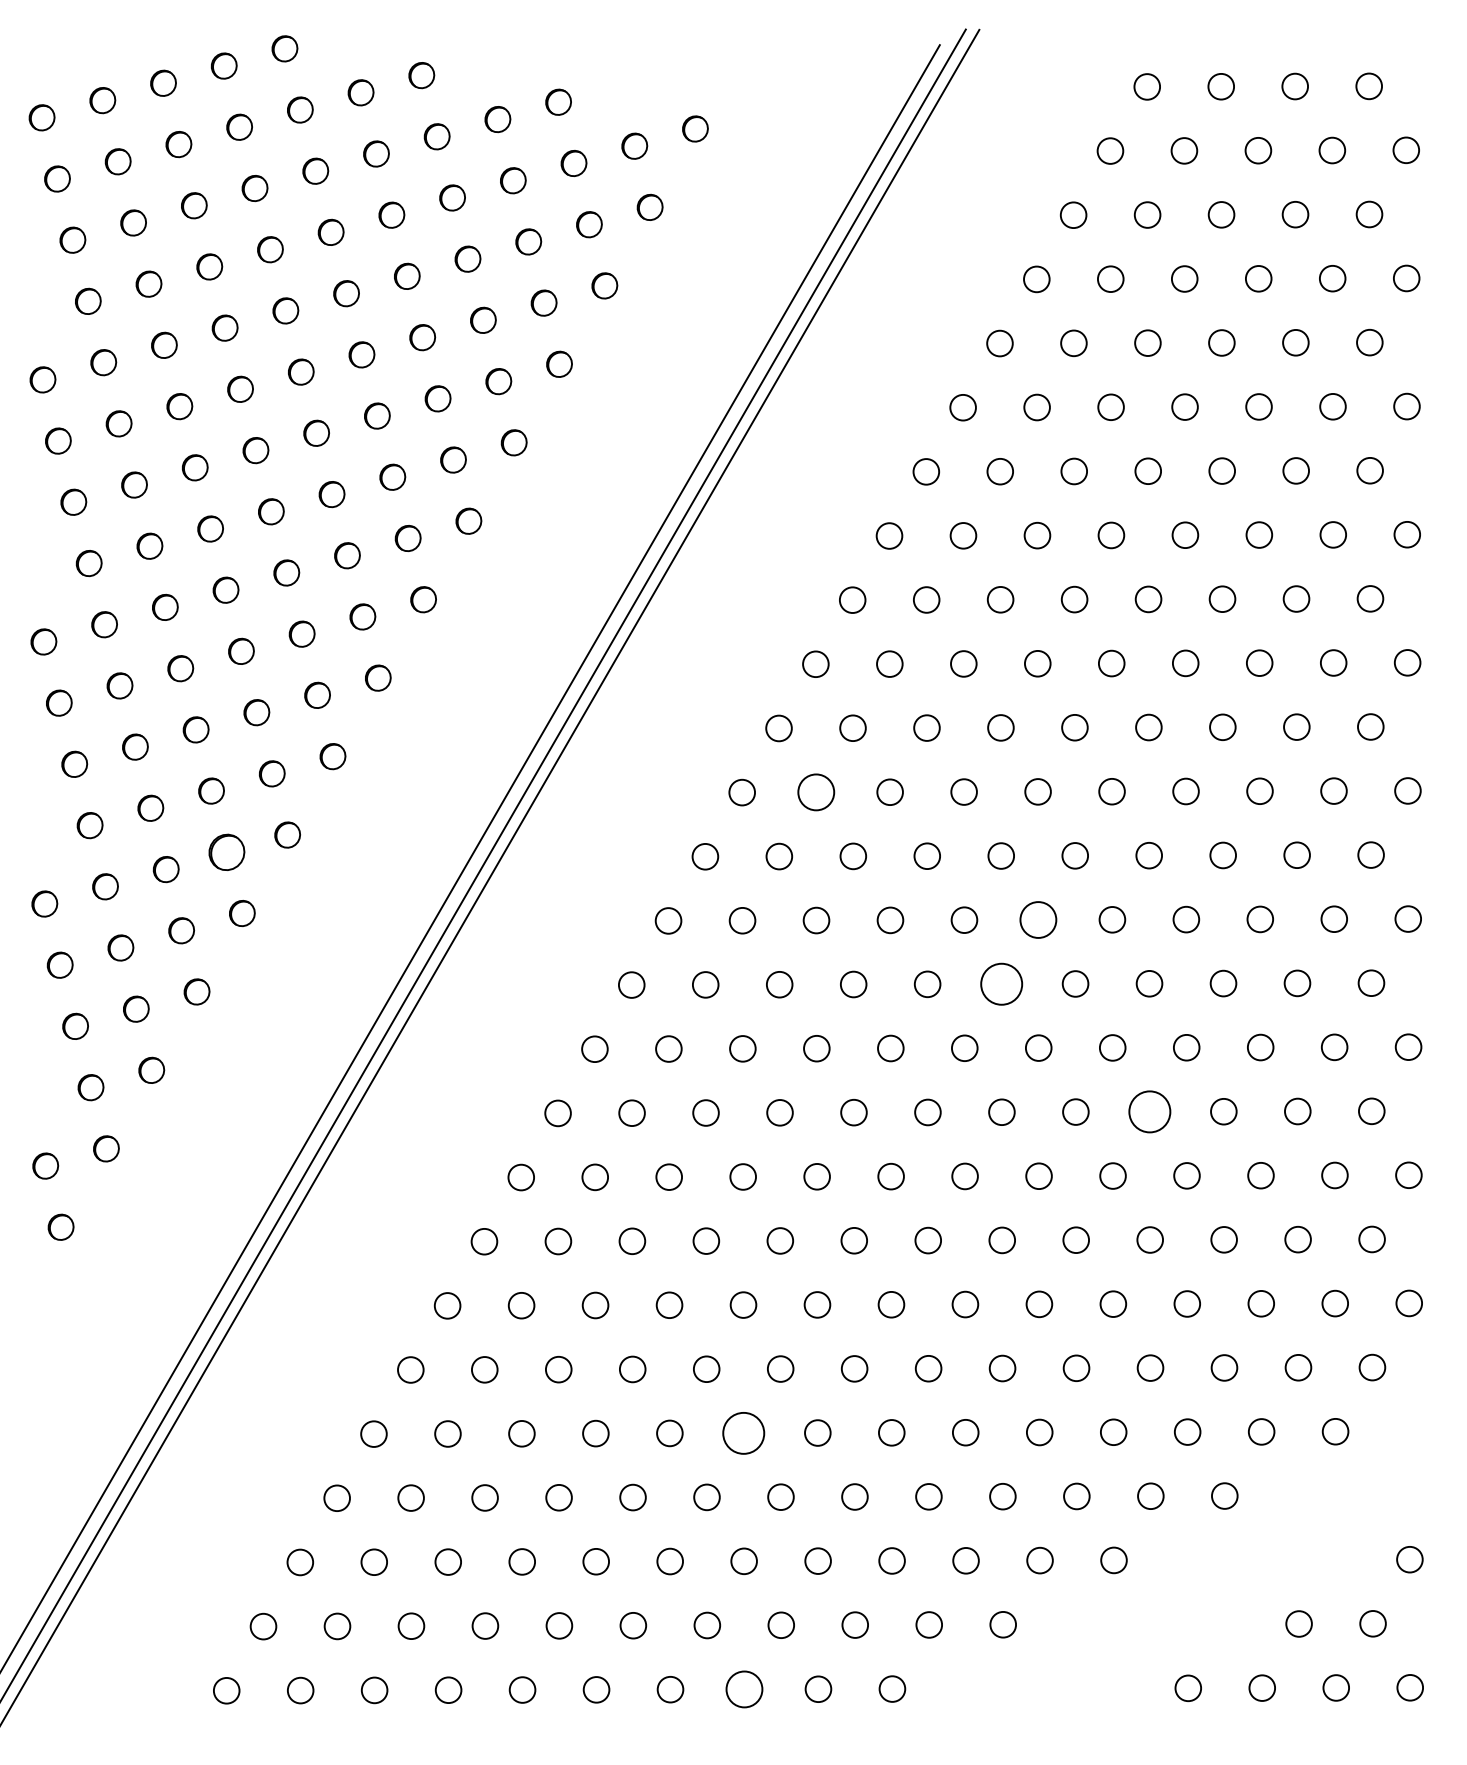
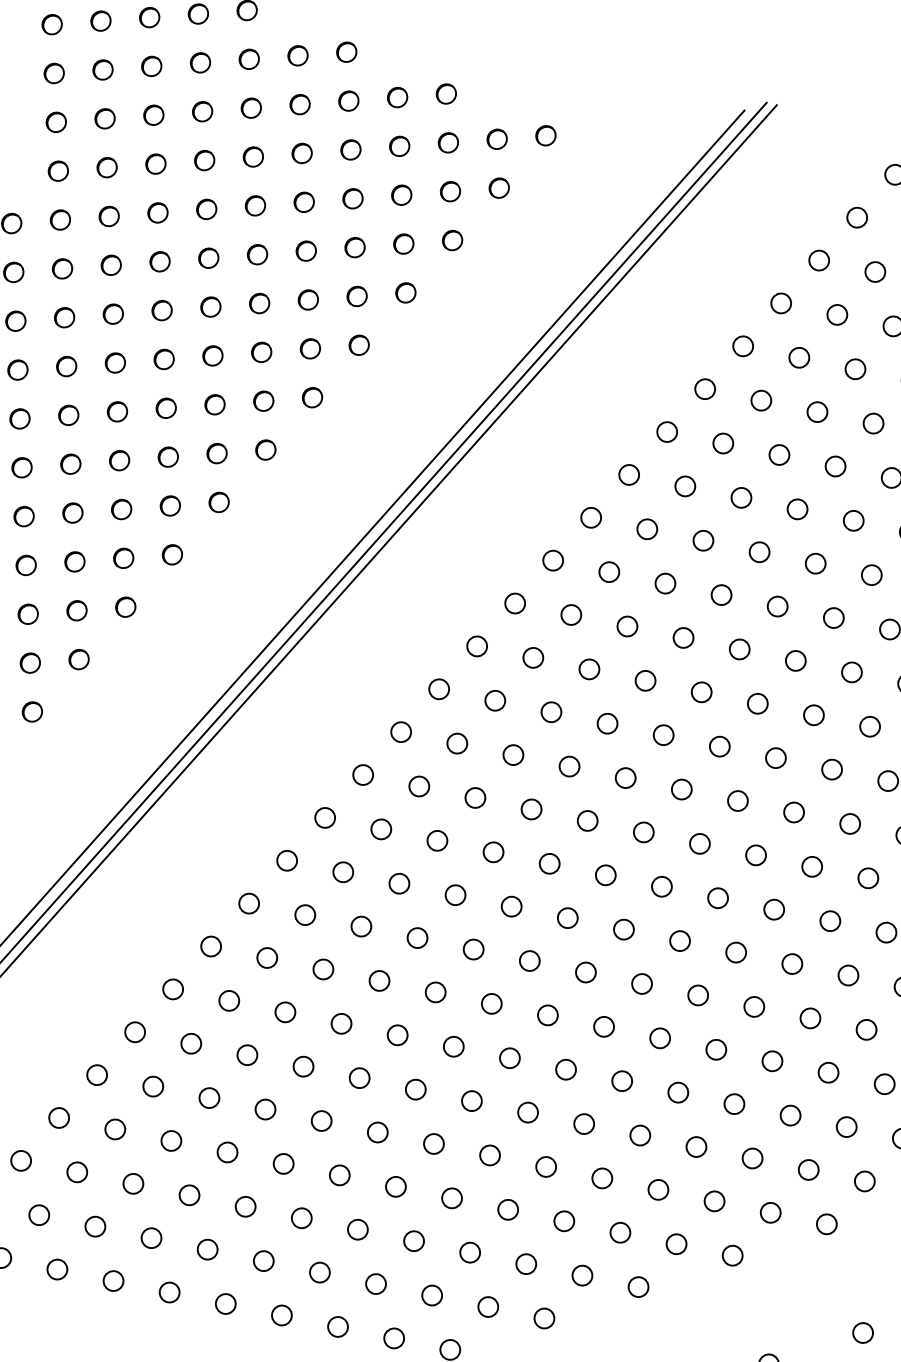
circle: (815, 792) -> (532, 657), size x0.71
part: (226, 851) -> (76, 610), size x0.71
circle: (1038, 919) -> (681, 789), size x0.71
circle: (1001, 983) -> (643, 831), size x0.62
circle: (1149, 1111) -> (735, 952), size x0.62
circle: (743, 1432) -> (377, 1131), size x0.62
circle: (744, 1689) -> (338, 1326), size x0.71

